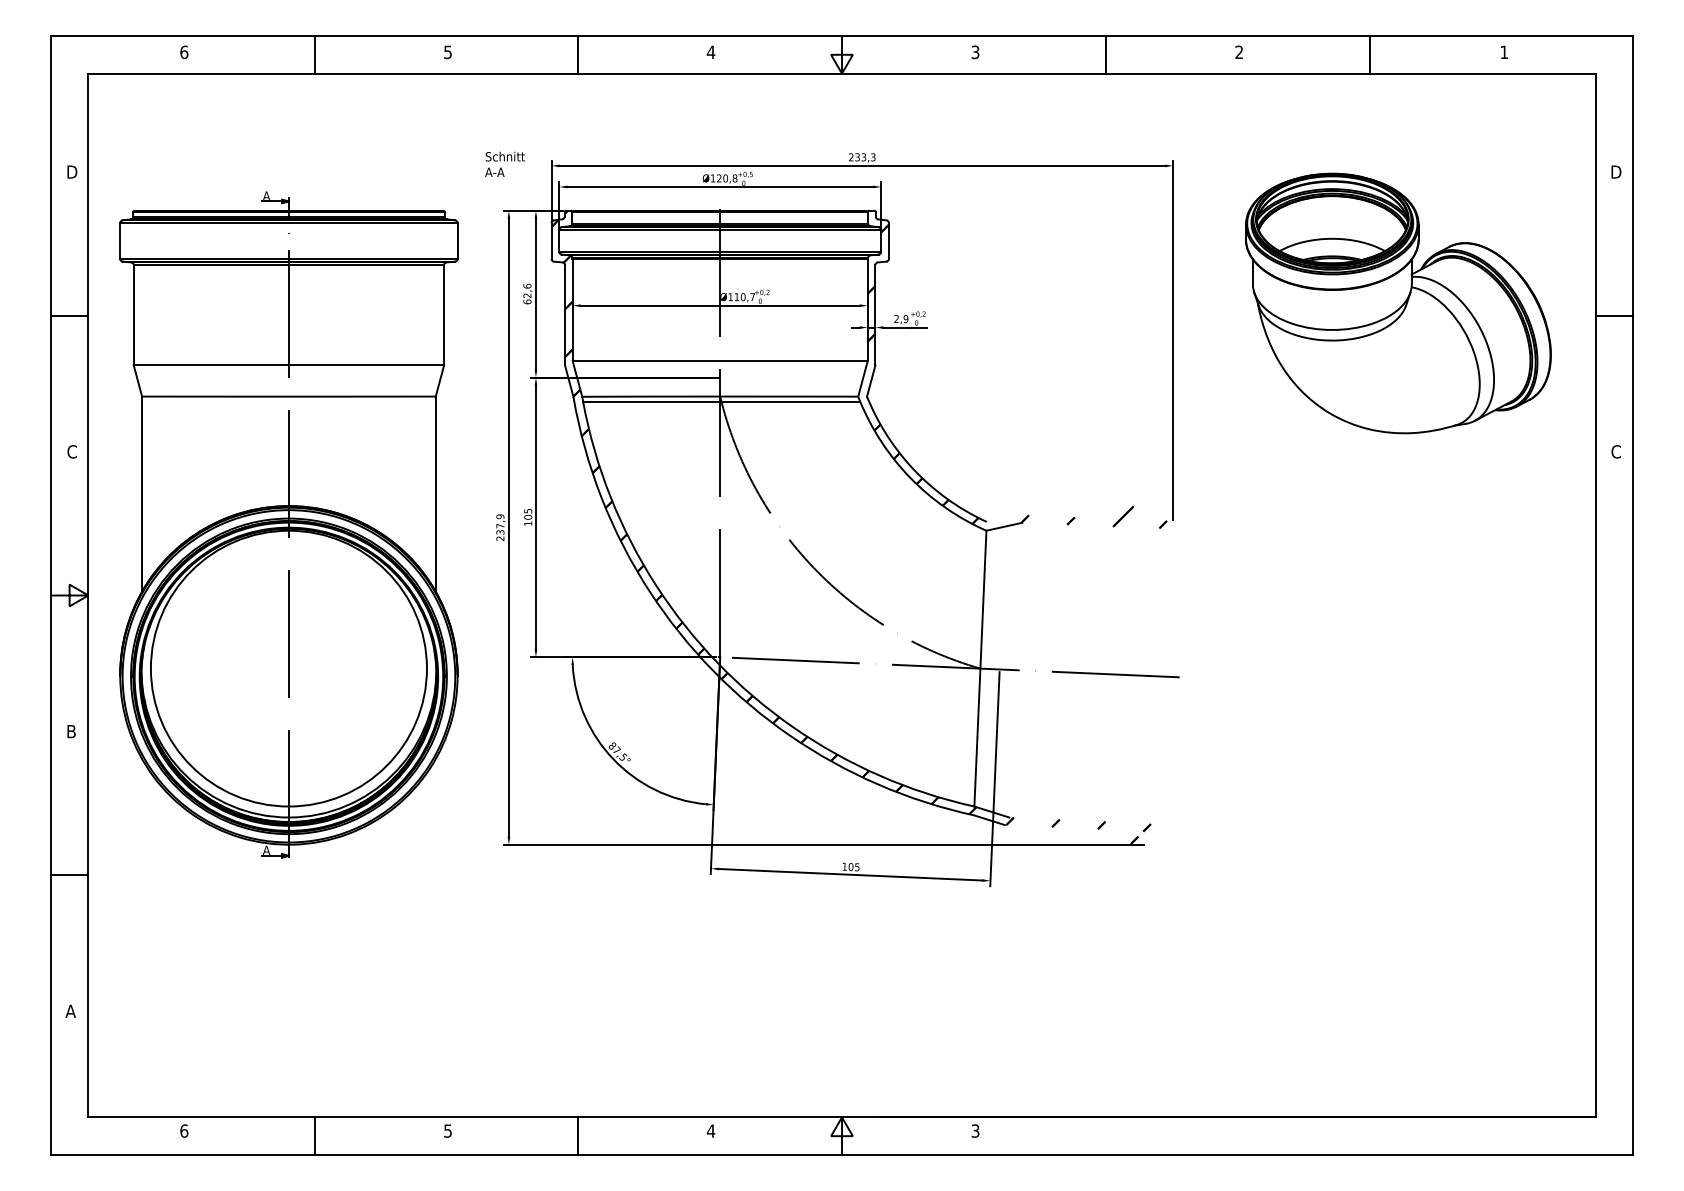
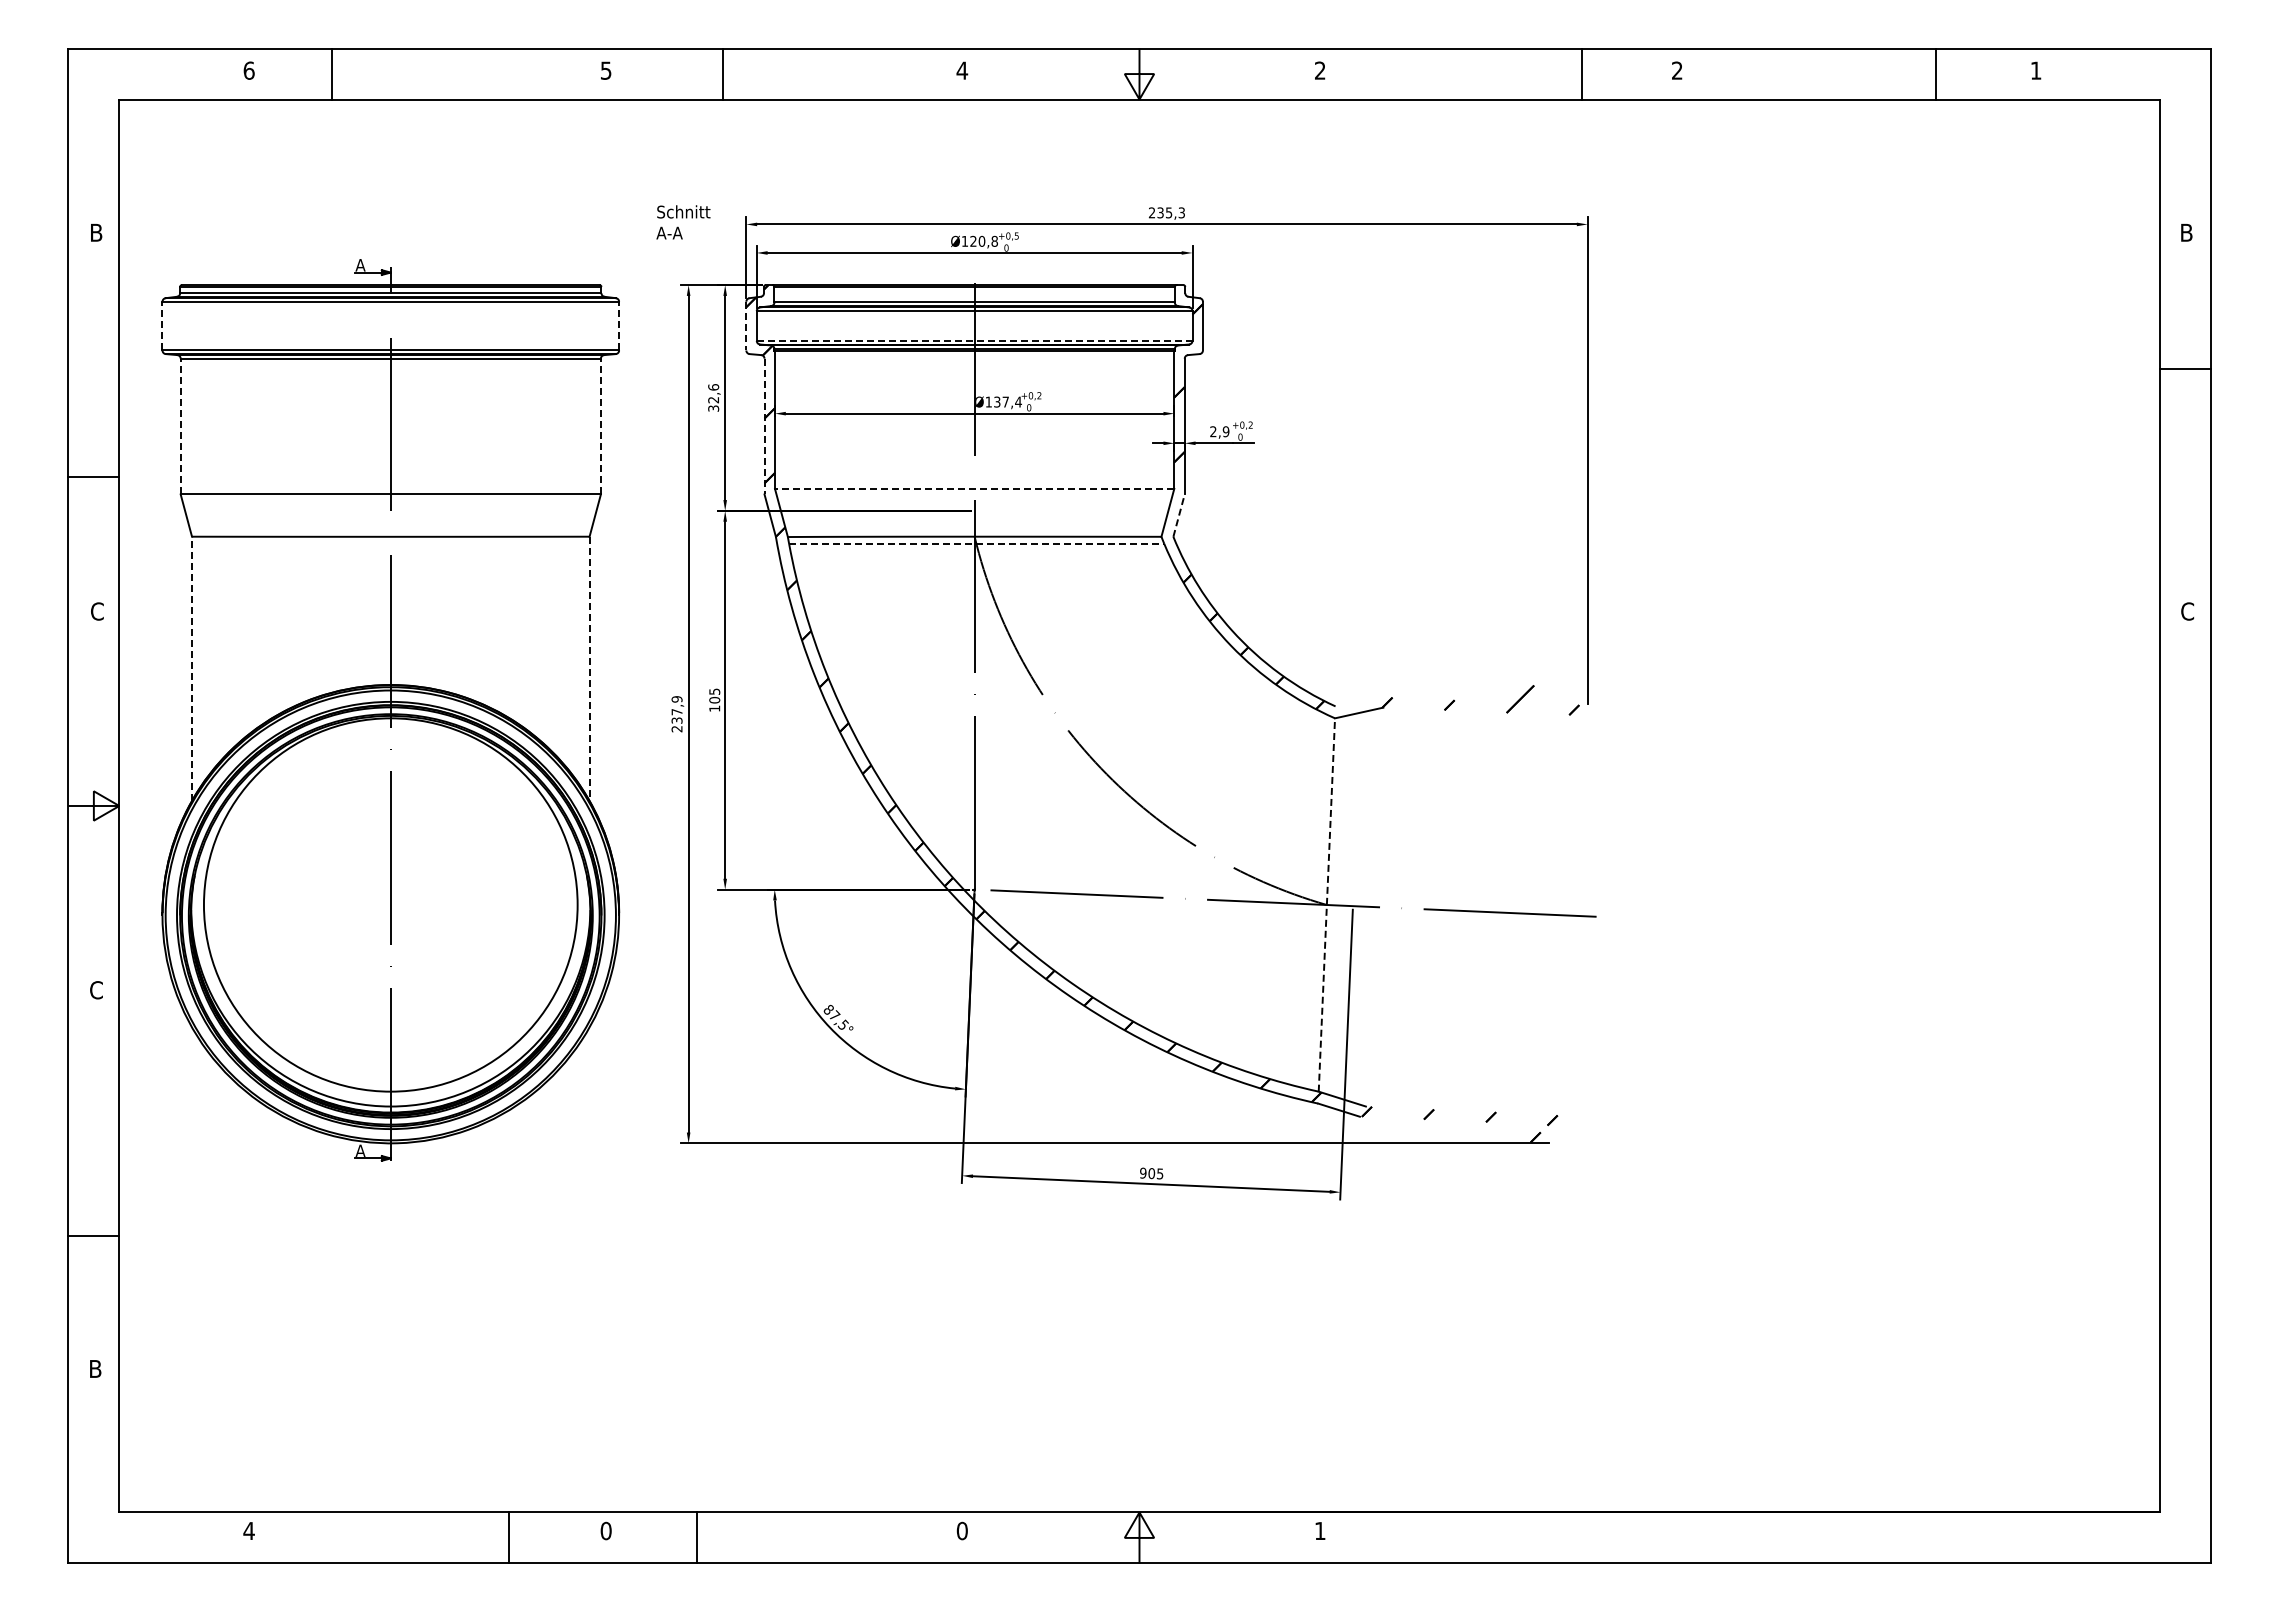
text: (975, 52) -> (1320, 70), 3 -> 2
line: (314, 54) -> (332, 73), moved
line: (578, 54) -> (723, 73), moved
line: (1105, 54) -> (1581, 73), moved
line: (1369, 54) -> (1935, 73), moved
text: (864, 157) -> (1169, 212), 233,3 -> 235,3
text: (73, 171) -> (98, 232), D -> B
text: (1616, 171) -> (2188, 232), D -> B
line: (120, 240) -> (162, 325), solid -> dashed
line: (457, 240) -> (619, 325), solid -> dashed
line: (551, 241) -> (746, 326), solid -> dashed
line: (720, 251) -> (974, 340), solid -> dashed
text: (744, 296) -> (1007, 401), Ø110,7 -> Ø137,4
text: (527, 301) -> (713, 408), 62,6 -> 32,6
part: (1398, 303) -> (1892, 410), removed
line: (69, 315) -> (93, 477), moved
line: (133, 315) -> (180, 426), solid -> dashed
line: (443, 315) -> (600, 426), solid -> dashed
line: (564, 315) -> (764, 426), solid -> dashed
line: (1613, 315) -> (2184, 369), moved
line: (720, 360) -> (974, 488), solid -> dashed
line: (871, 380) -> (1179, 515), solid -> dashed
line: (721, 401) -> (976, 543), solid -> dashed
line: (142, 493) -> (192, 668), solid -> dashed
line: (435, 494) -> (589, 669), solid -> dashed
line: (980, 669) -> (1326, 905), solid -> dashed
text: (71, 731) -> (96, 990), B -> C
text: (844, 866) -> (1143, 1172), 105 -> 905
line: (69, 875) -> (93, 1235), moved
text: (70, 1011) -> (95, 1368), A -> B
text: (183, 1130) -> (248, 1530), 6 -> 4
text: (447, 1130) -> (605, 1530), 5 -> 0
text: (711, 1130) -> (962, 1530), 4 -> 0
text: (975, 1130) -> (1320, 1530), 3 -> 1
line: (314, 1135) -> (509, 1537), moved
line: (578, 1135) -> (697, 1537), moved

